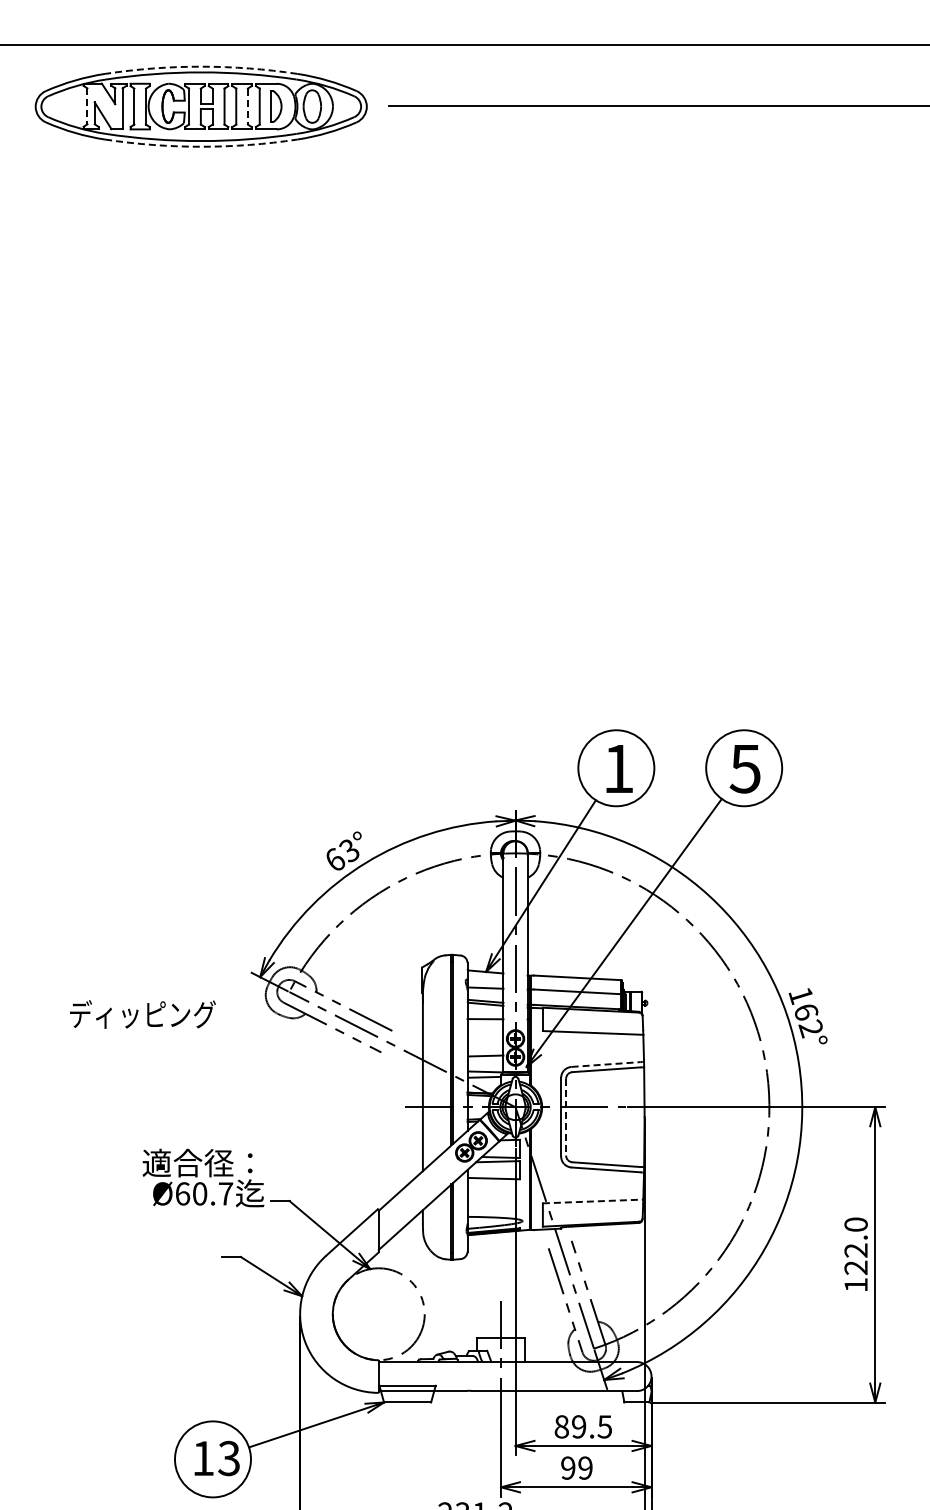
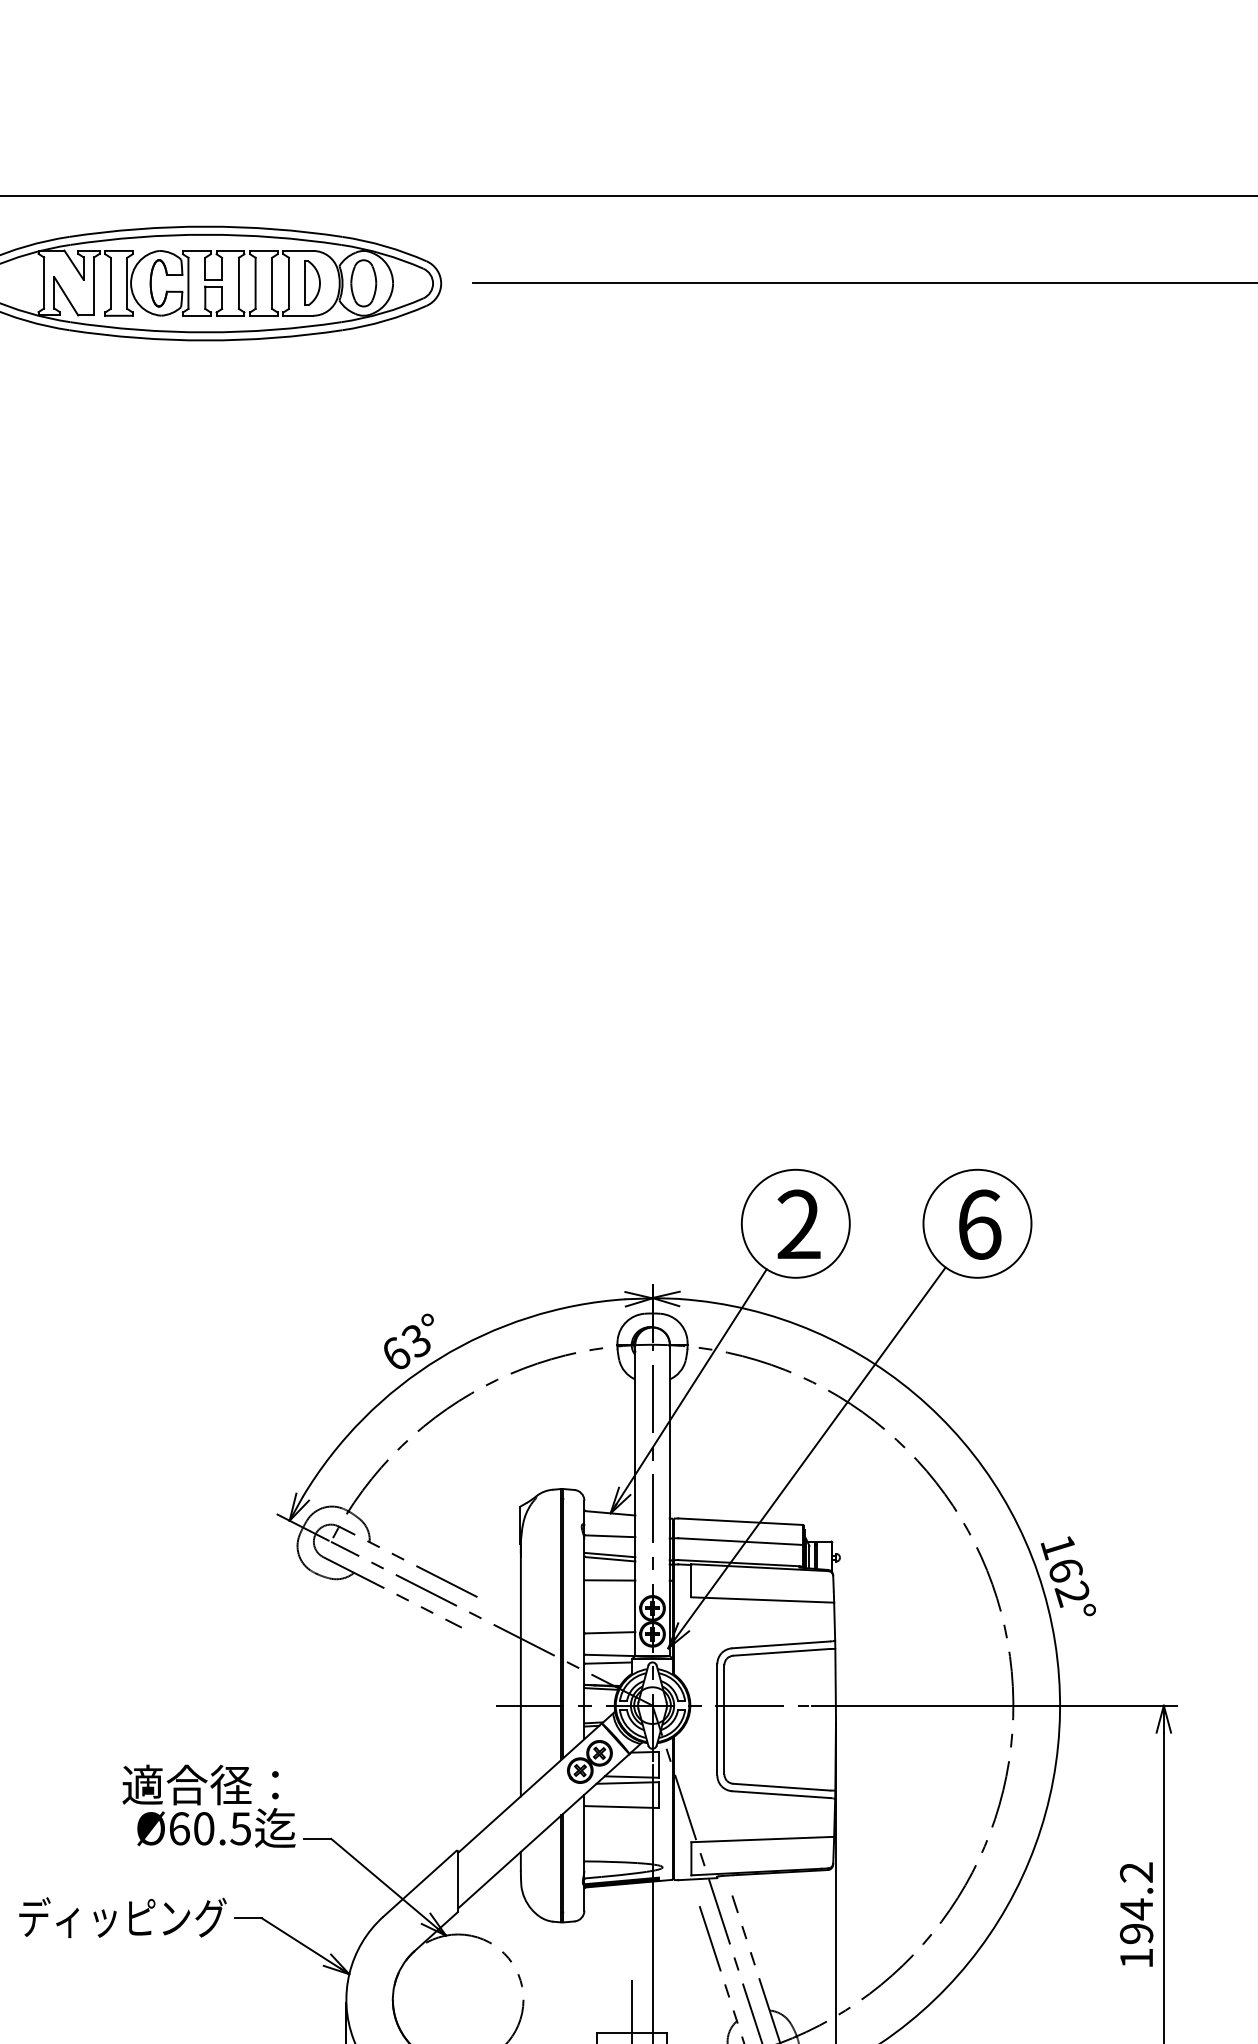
arc: (201, 66) -> (206, 226), dashed -> solid
line: (87, 106) -> (44, 283), dashed -> solid
line: (247, 106) -> (271, 283), dashed -> solid
arc: (201, 146) -> (206, 340), dashed -> solid
text: (618, 768) -> (798, 1224), 1 -> 2
text: (744, 768) -> (977, 1224), 5 -> 6
text: (142, 1014) -> (122, 1917), moved
line: (606, 1064) -> (781, 1644), dashed -> solid
line: (566, 1117) -> (724, 1720), dashed -> solid
text: (225, 1193) -> (240, 1828), Ø60.7 -> Ø60.5
line: (593, 1201) -> (763, 1839), dashed -> solid
text: (855, 1245) -> (1135, 1902), 122.0 -> 194.2

